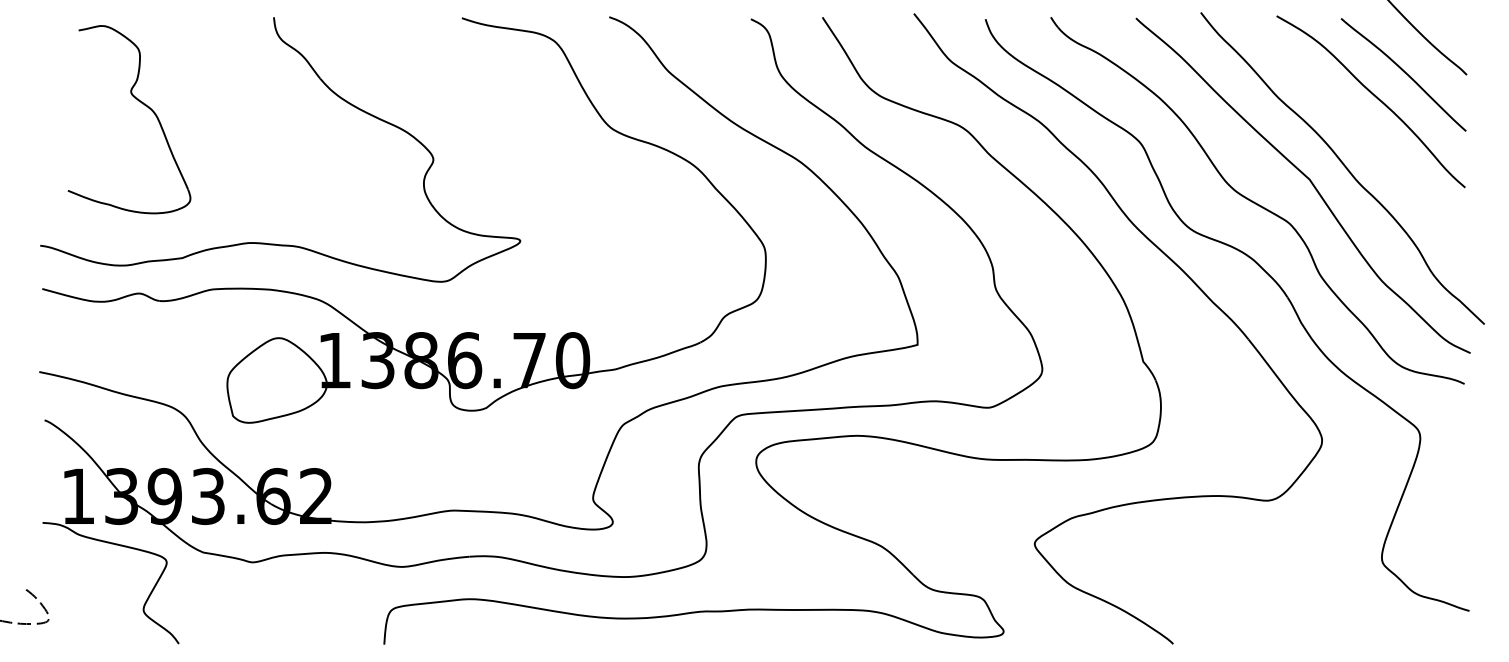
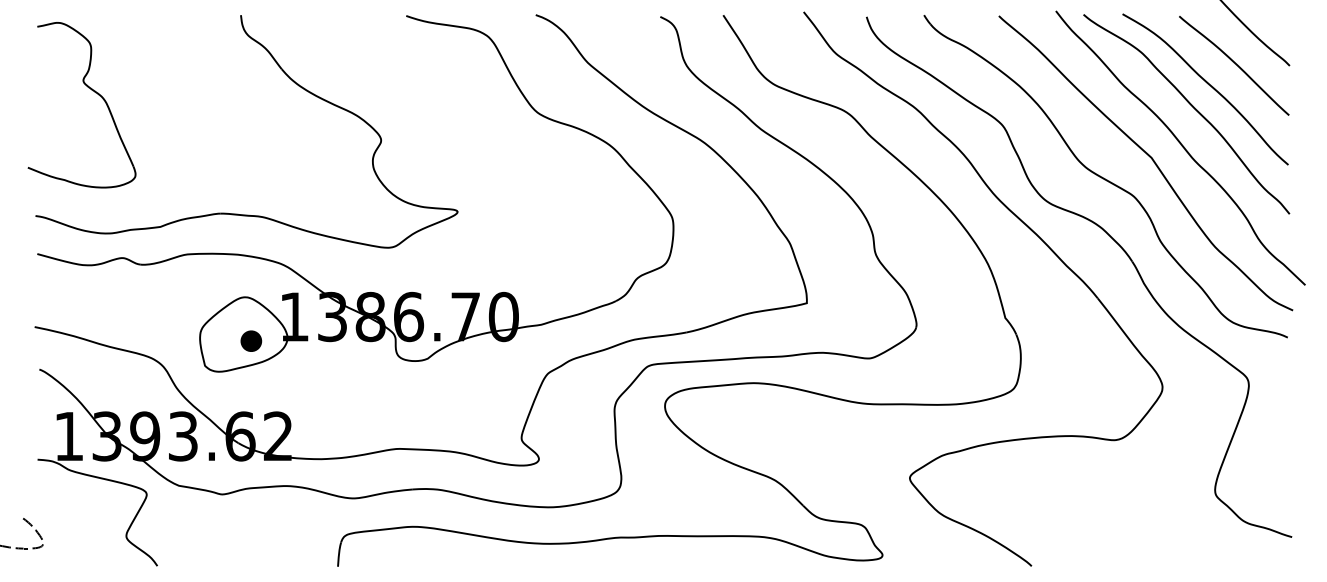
part: (140, 102) -> (91, 90), moved
curve: (1356, 122) -> (1192, 107), added
part: (285, 387) -> (251, 340), added

